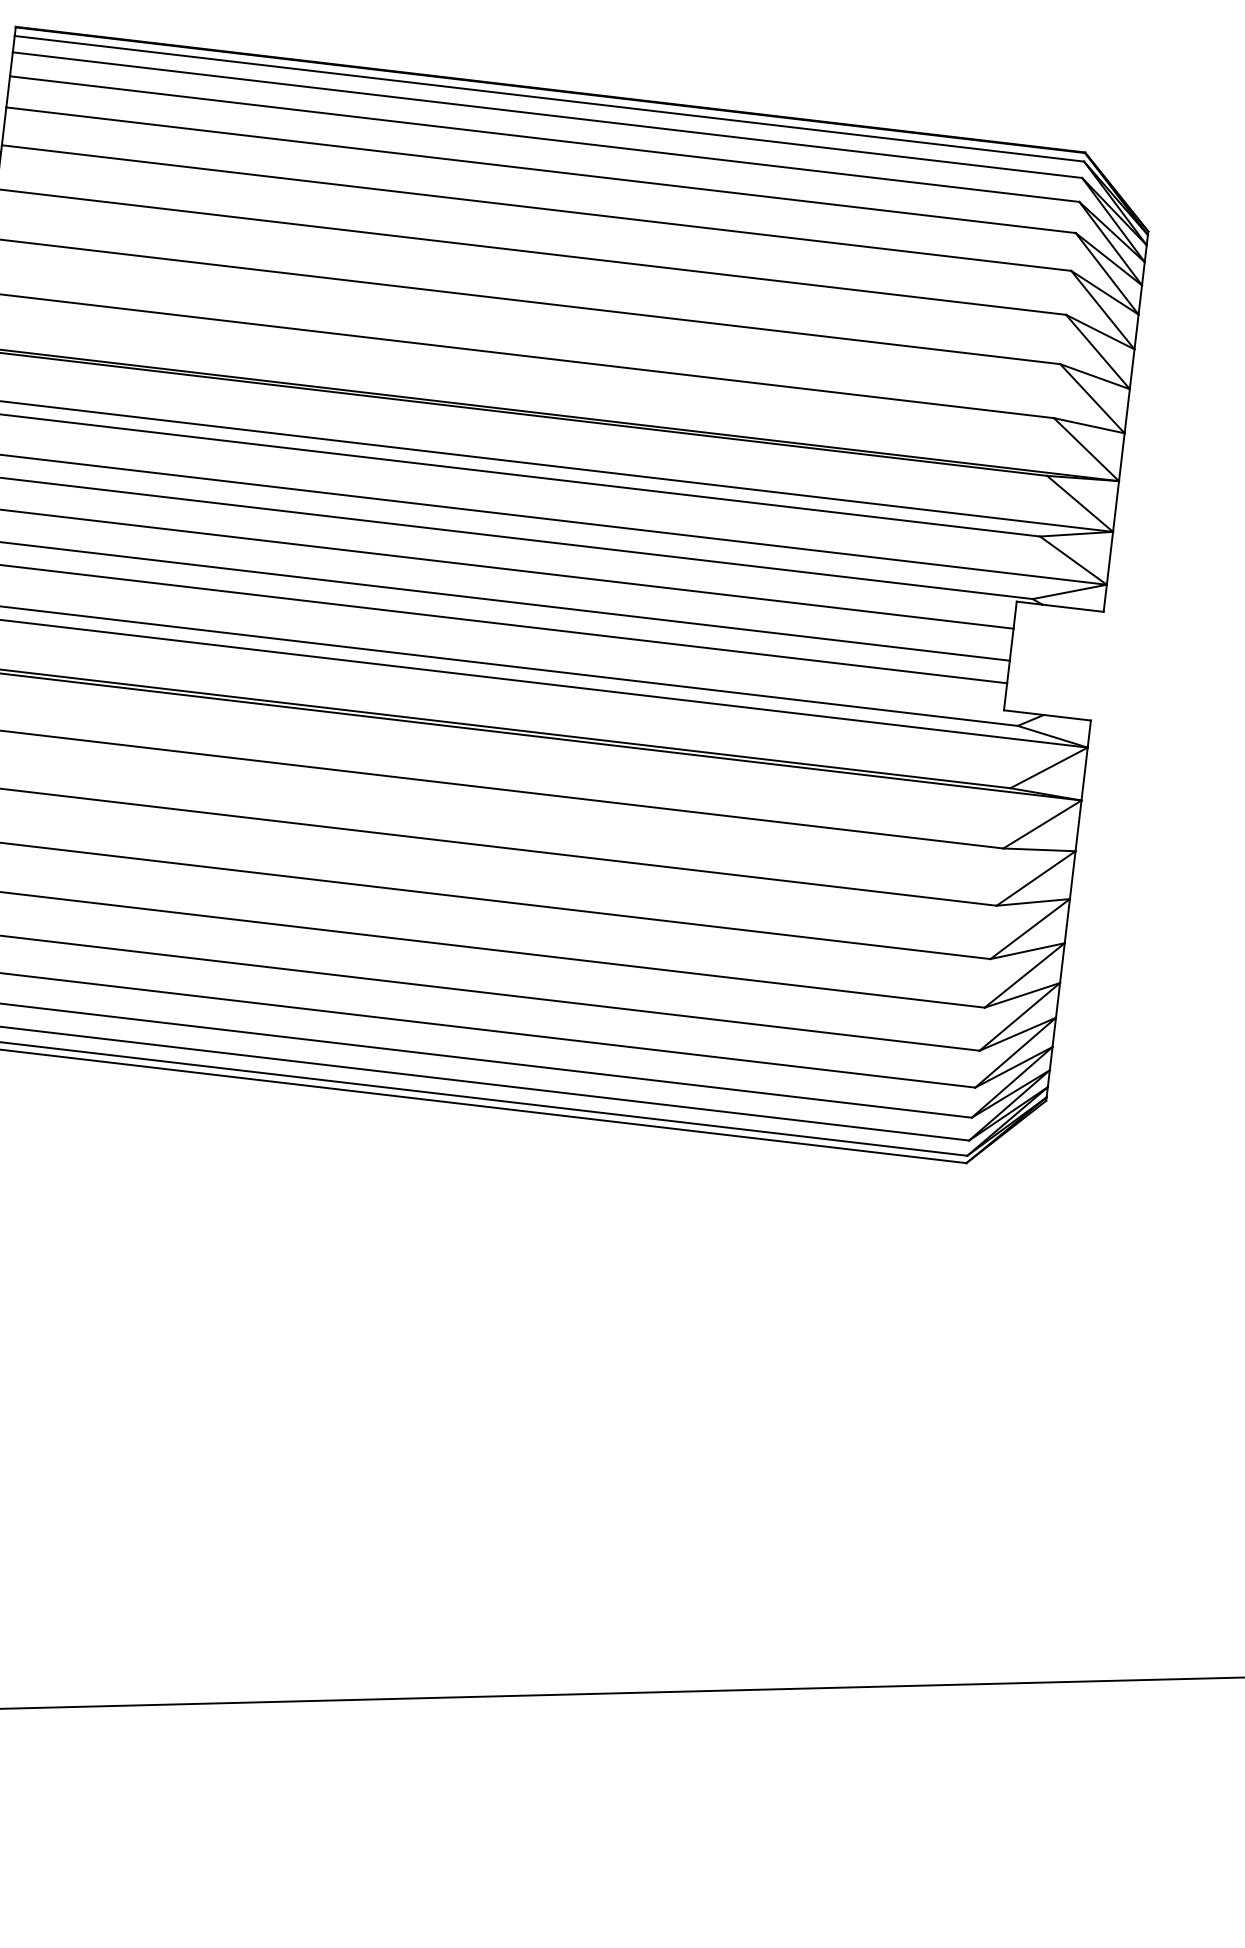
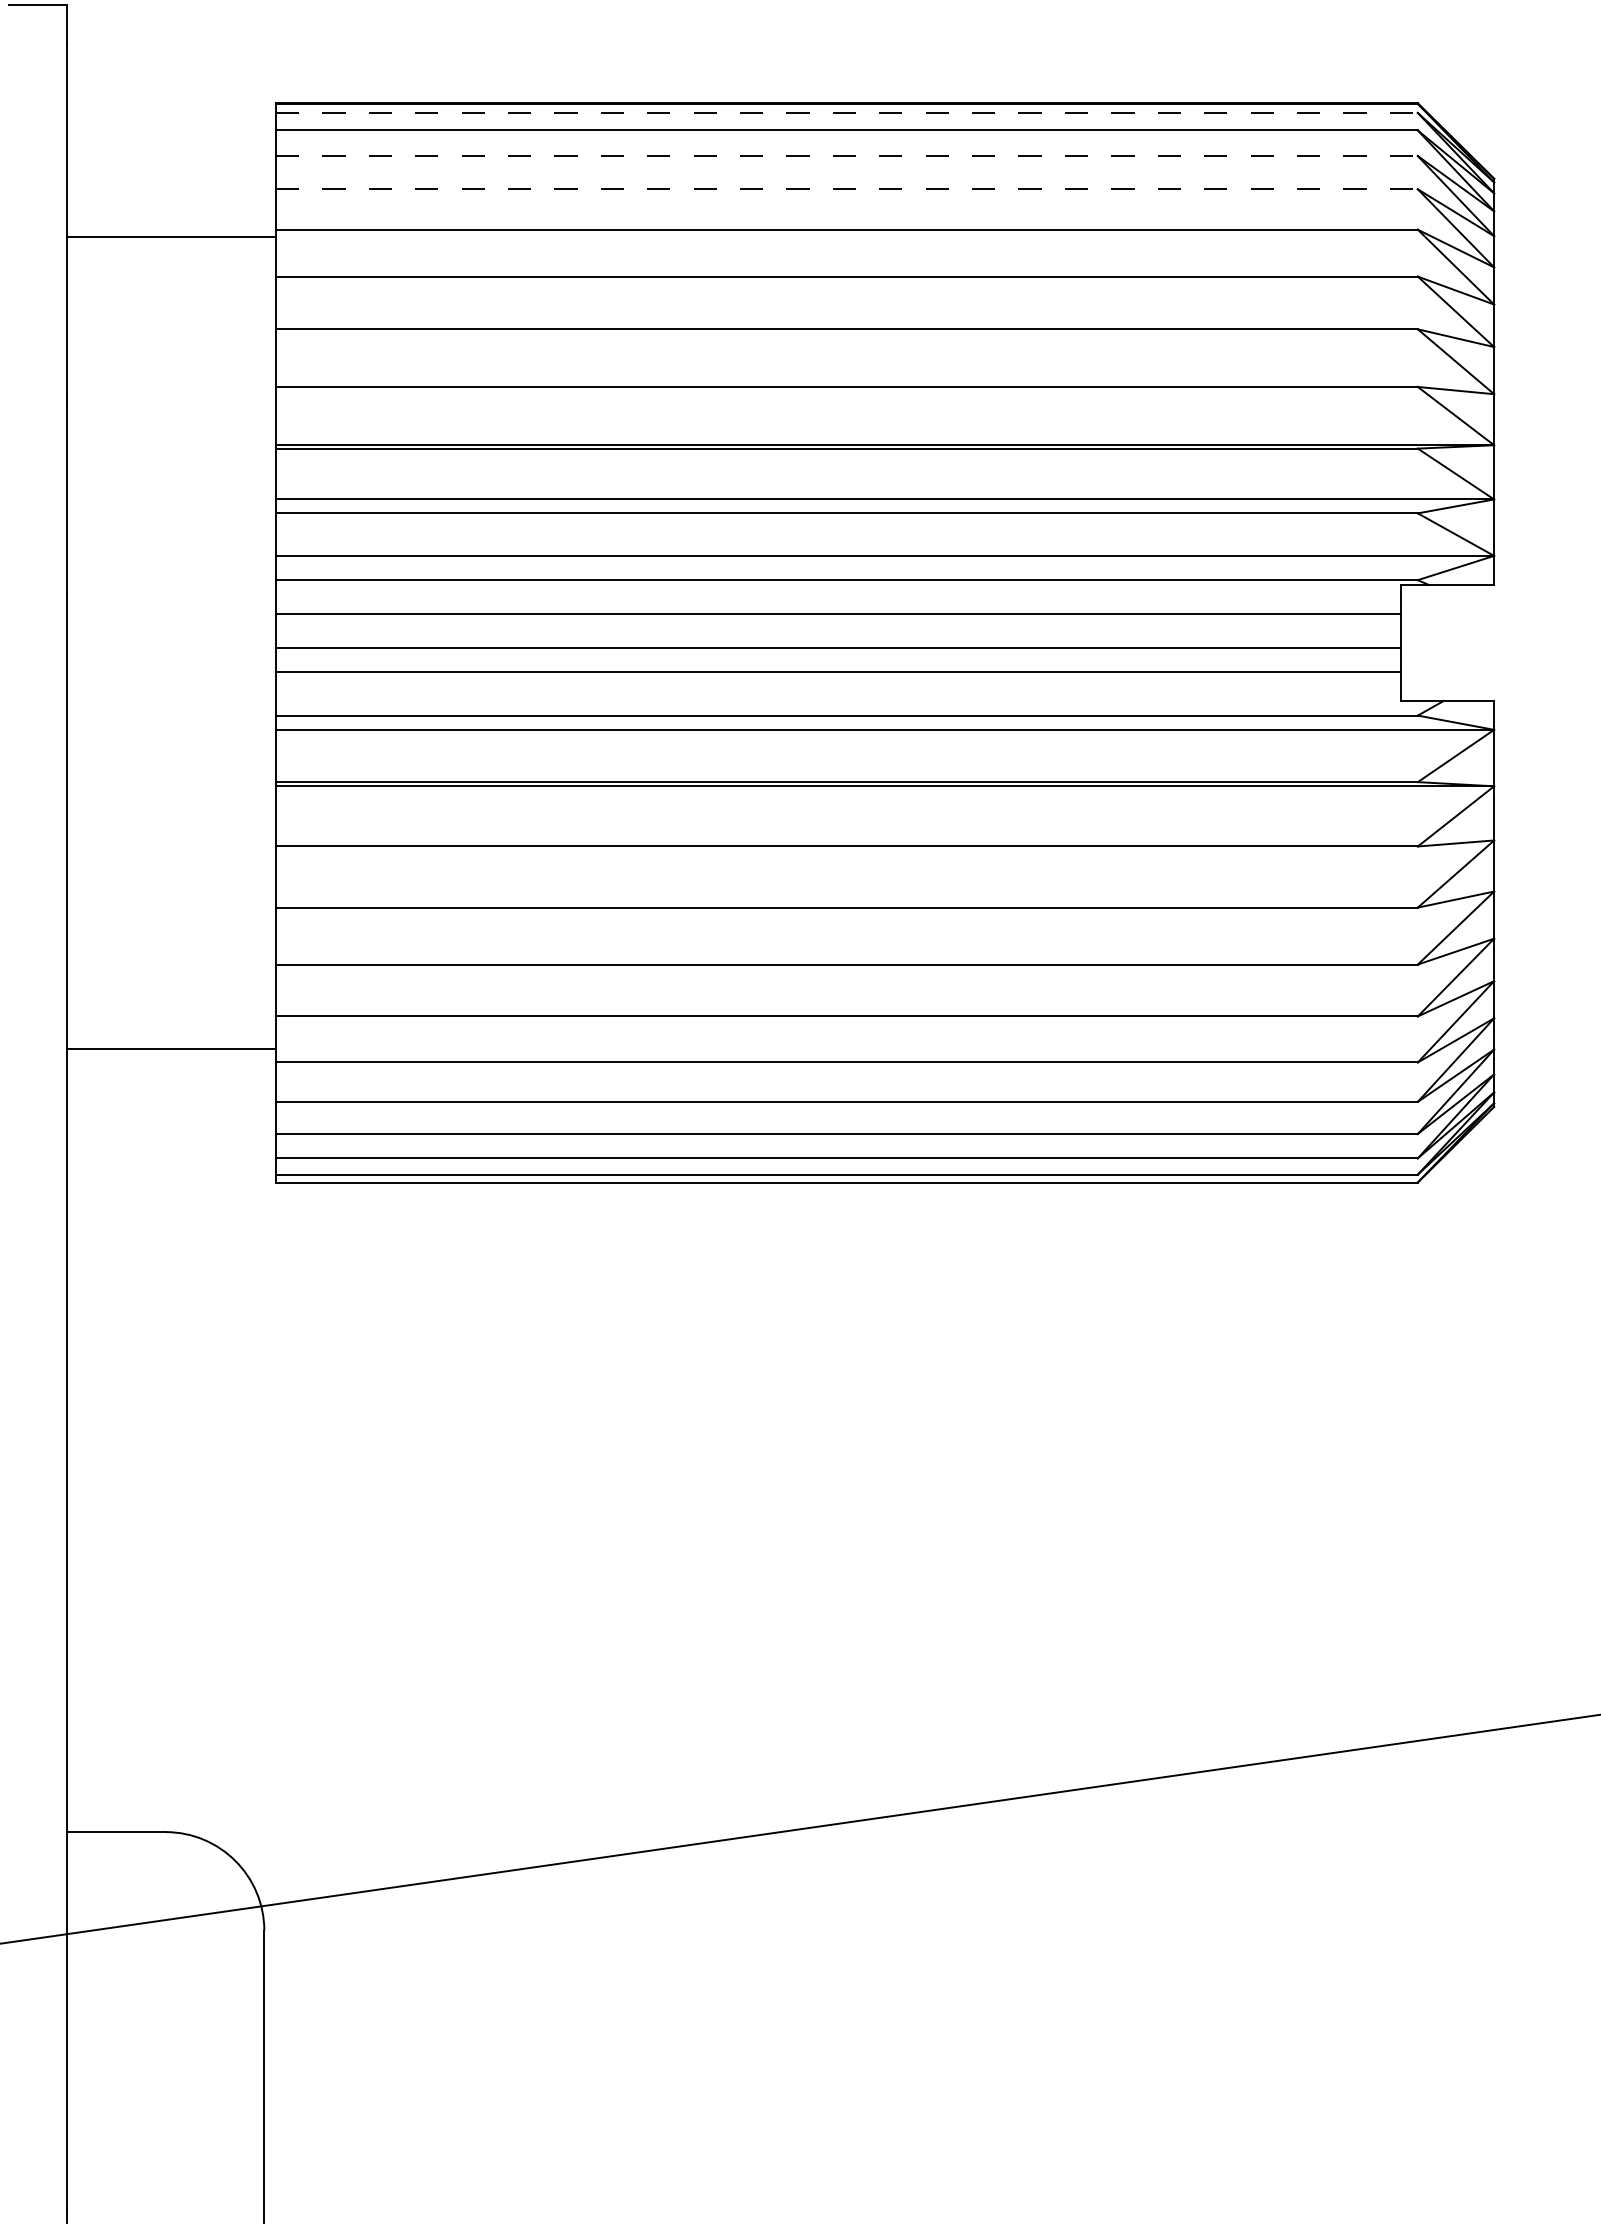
line: (549, 99) -> (846, 113), solid -> dashed
line: (544, 139) -> (846, 156), solid -> dashed
line: (540, 170) -> (846, 189), solid -> dashed

